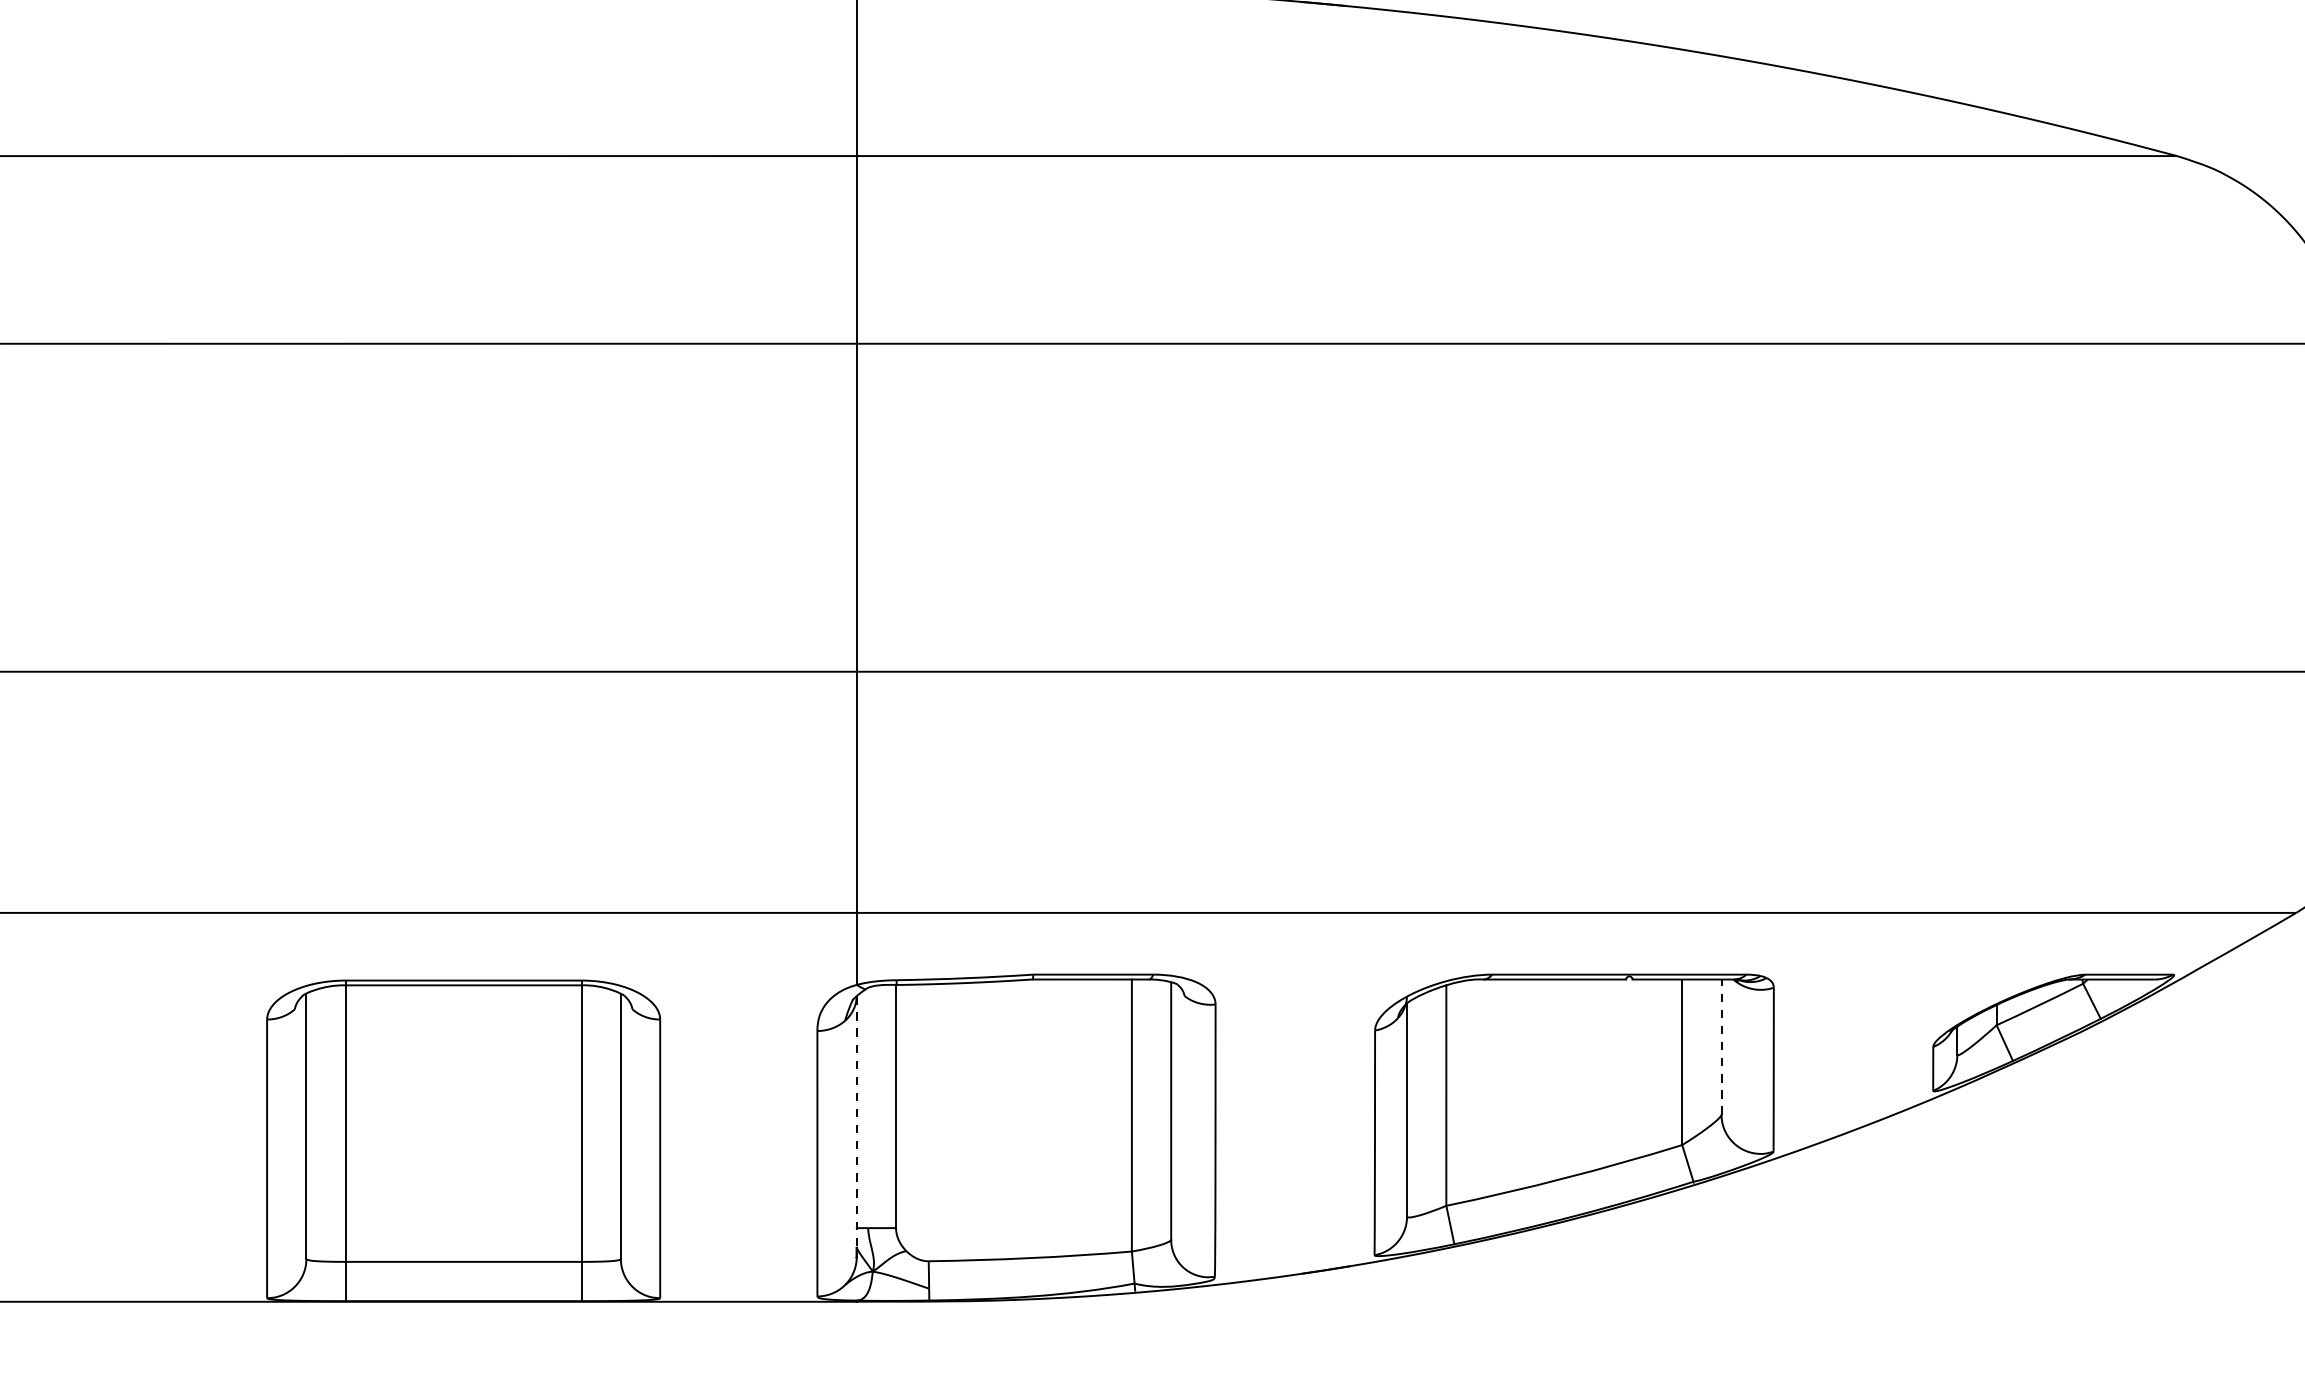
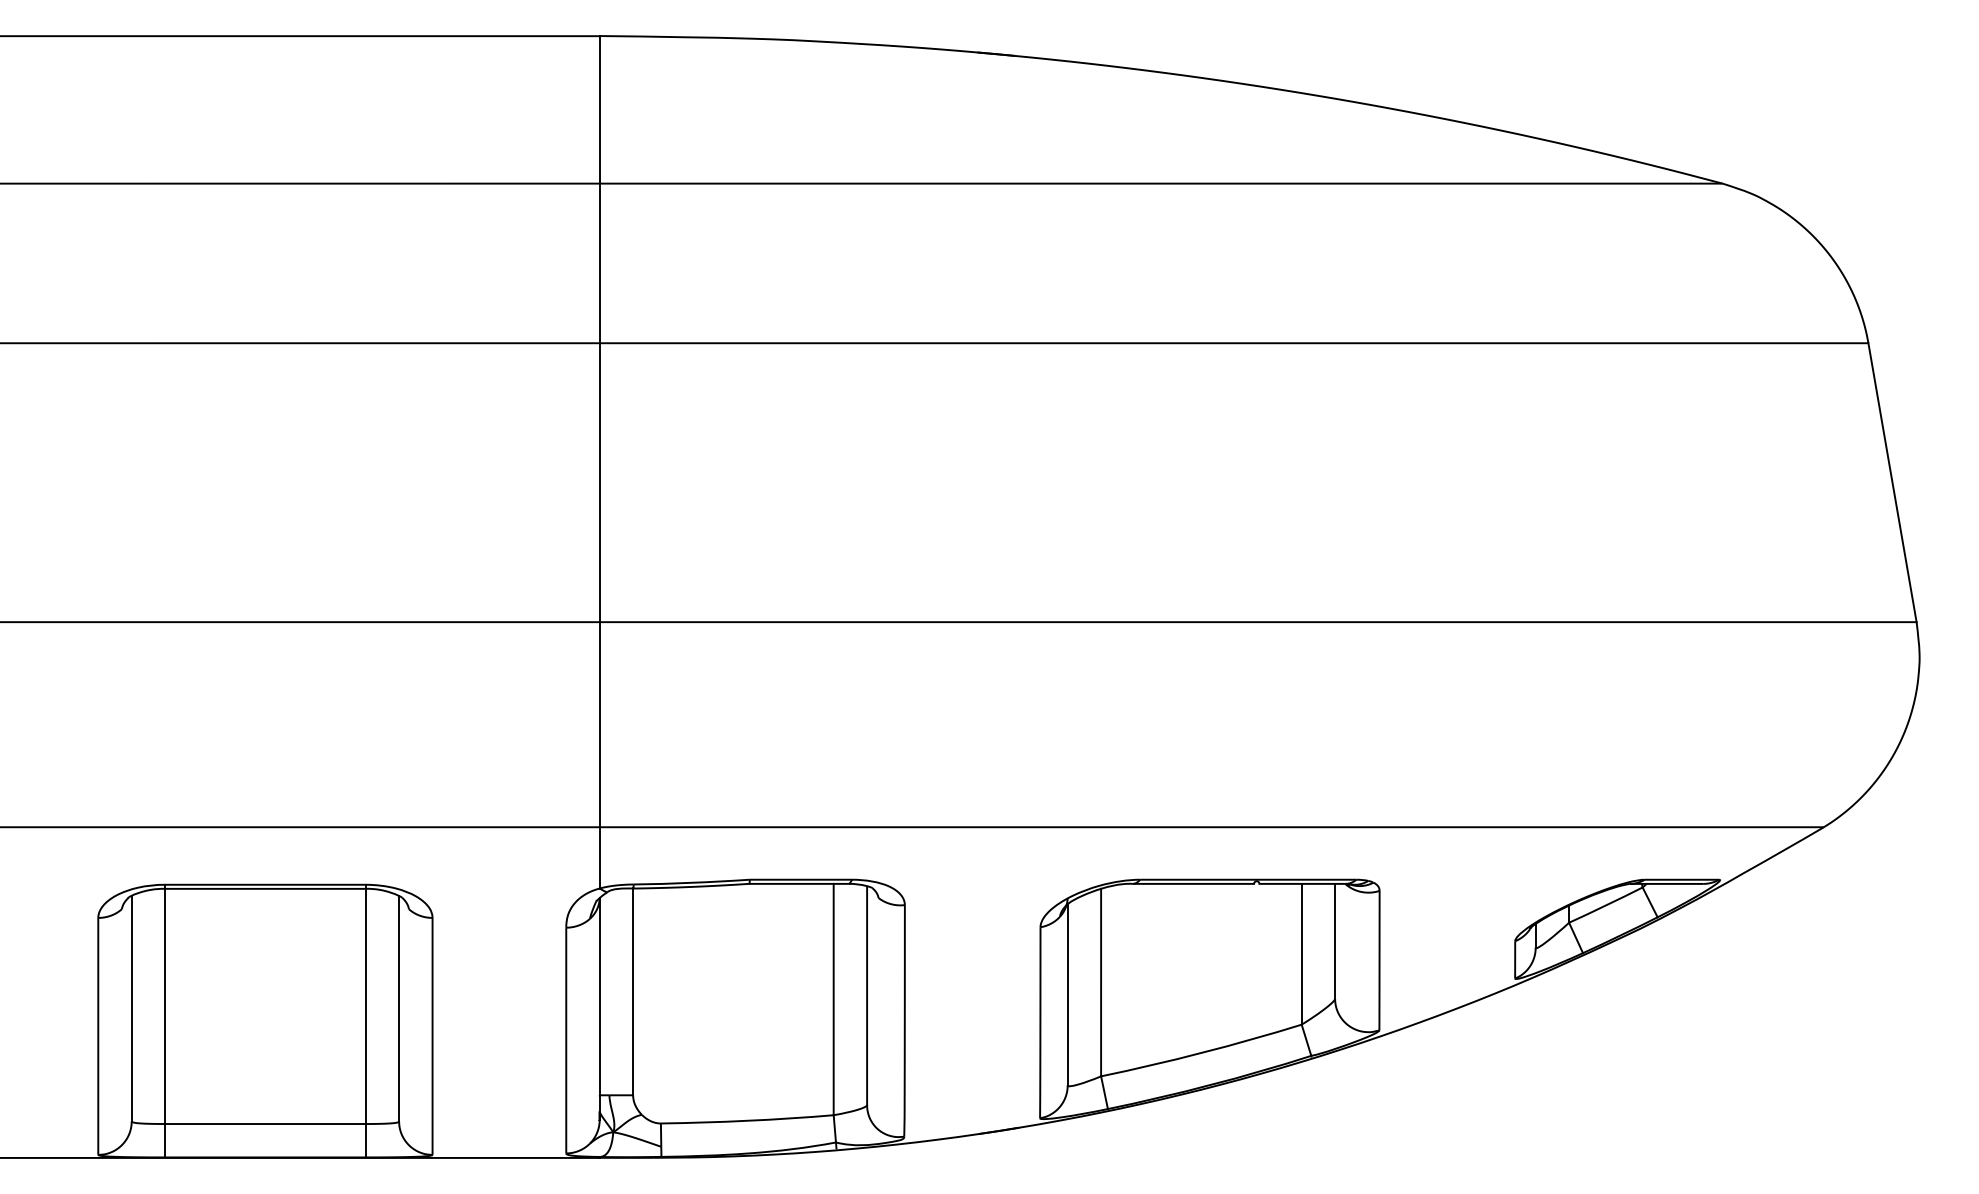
line: (1721, 1046) -> (1335, 940), dashed -> solid
line: (856, 1127) -> (599, 1009), dashed -> solid

